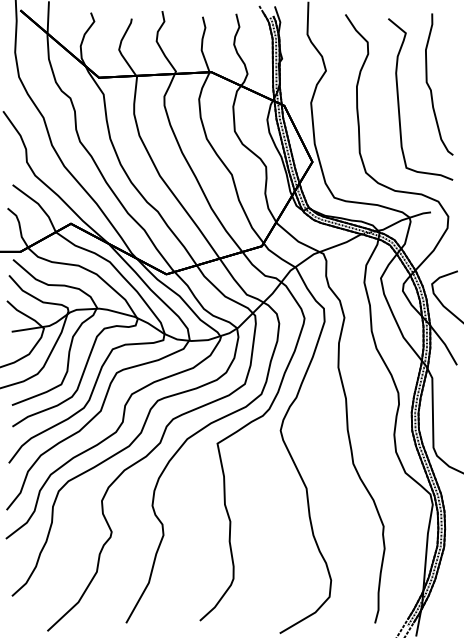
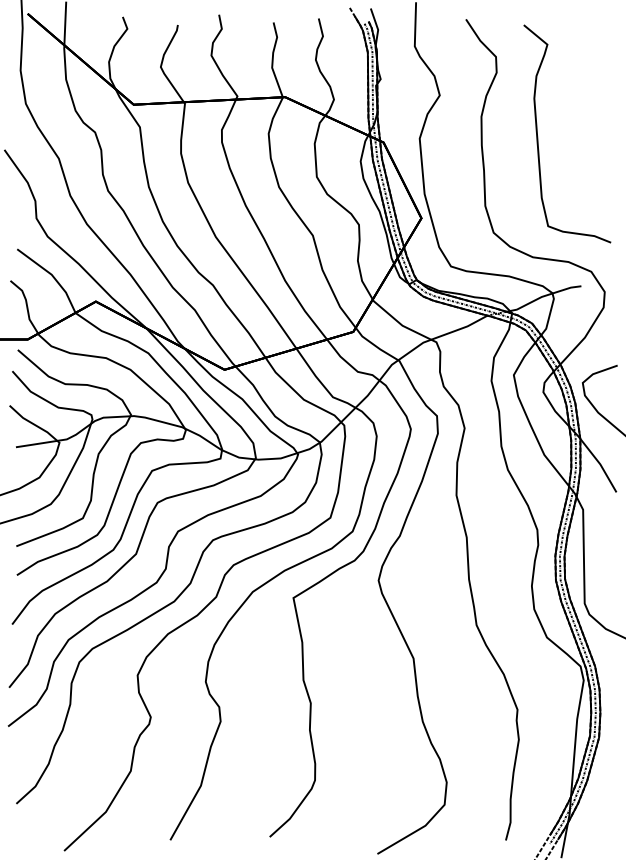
curve: (431, 89) -> (582, 120), removed

